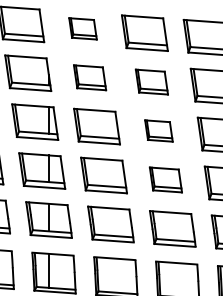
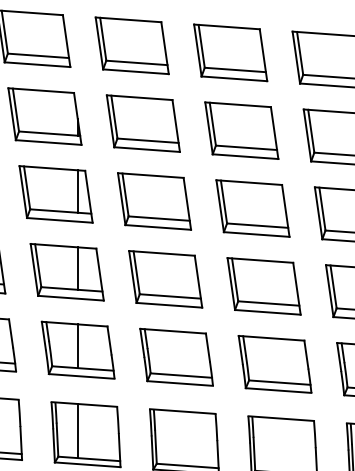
part: (82, 28) -> (131, 45), size x1.67
part: (89, 77) -> (142, 123), size x1.43
part: (151, 81) -> (241, 129), size x1.43
part: (158, 130) -> (252, 207), size x1.67
part: (165, 179) -> (263, 285), size x1.43

